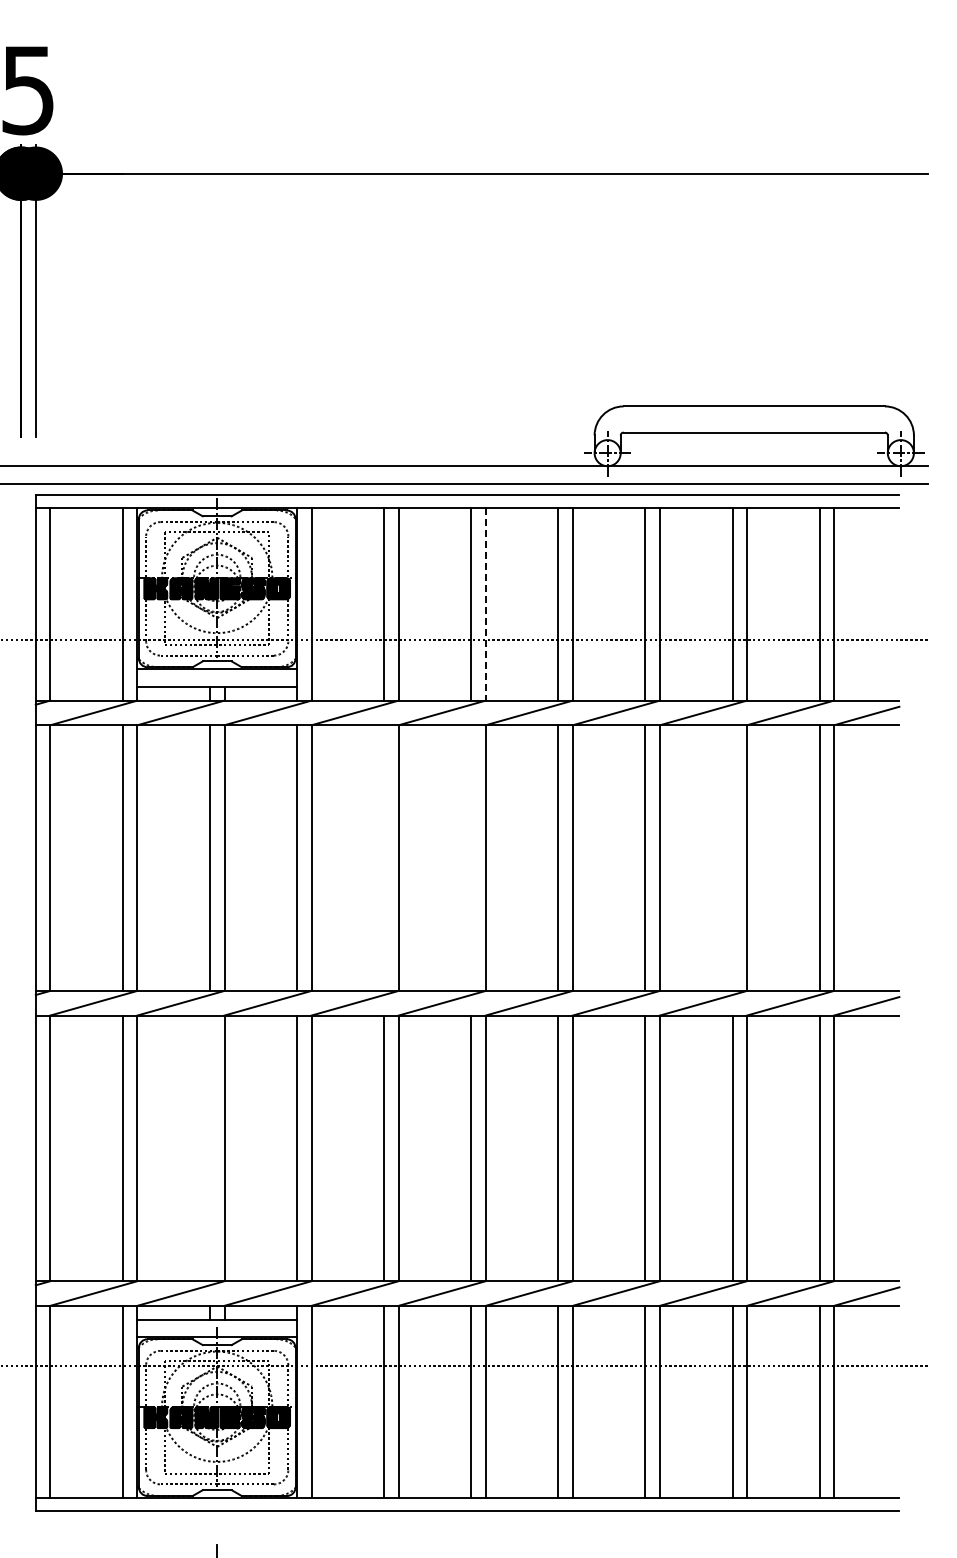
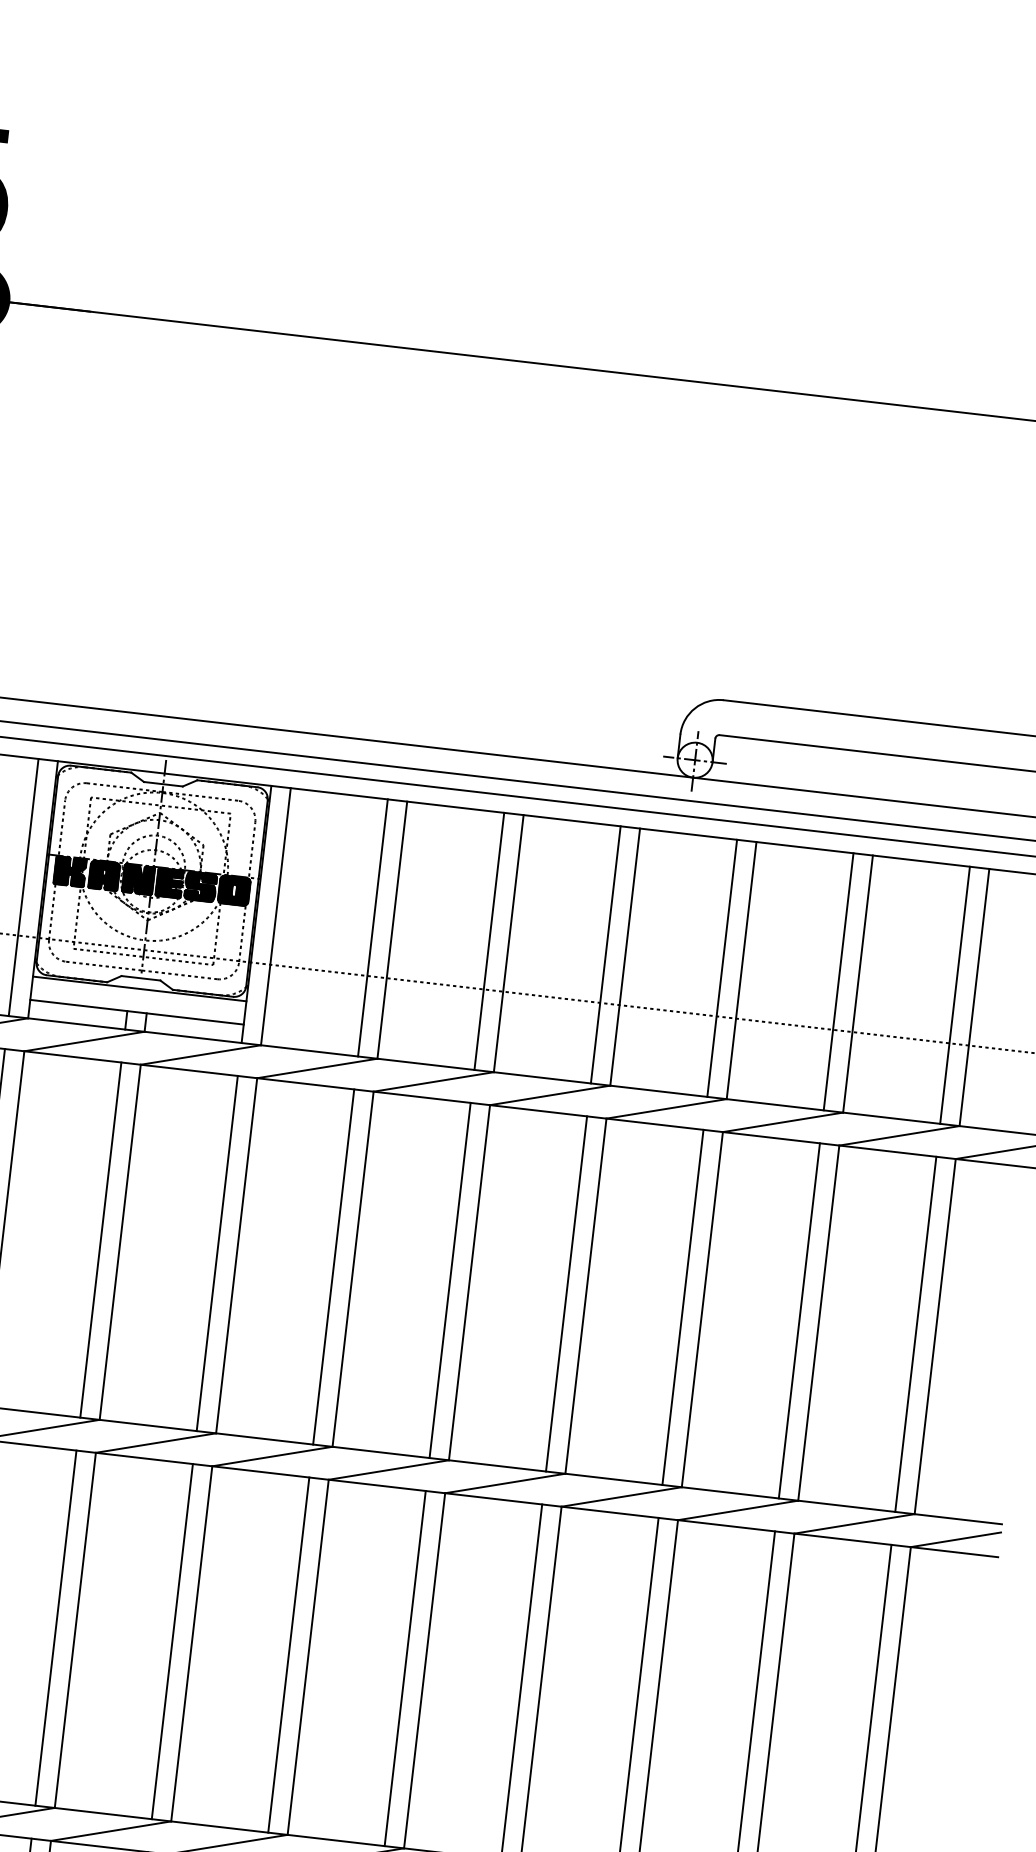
line: (485, 604) -> (508, 943), dashed -> solid
line: (384, 857) -> (334, 1266), added
line: (471, 857) -> (450, 1279), added
line: (732, 857) -> (799, 1320), added
line: (209, 1148) -> (55, 1628), added

